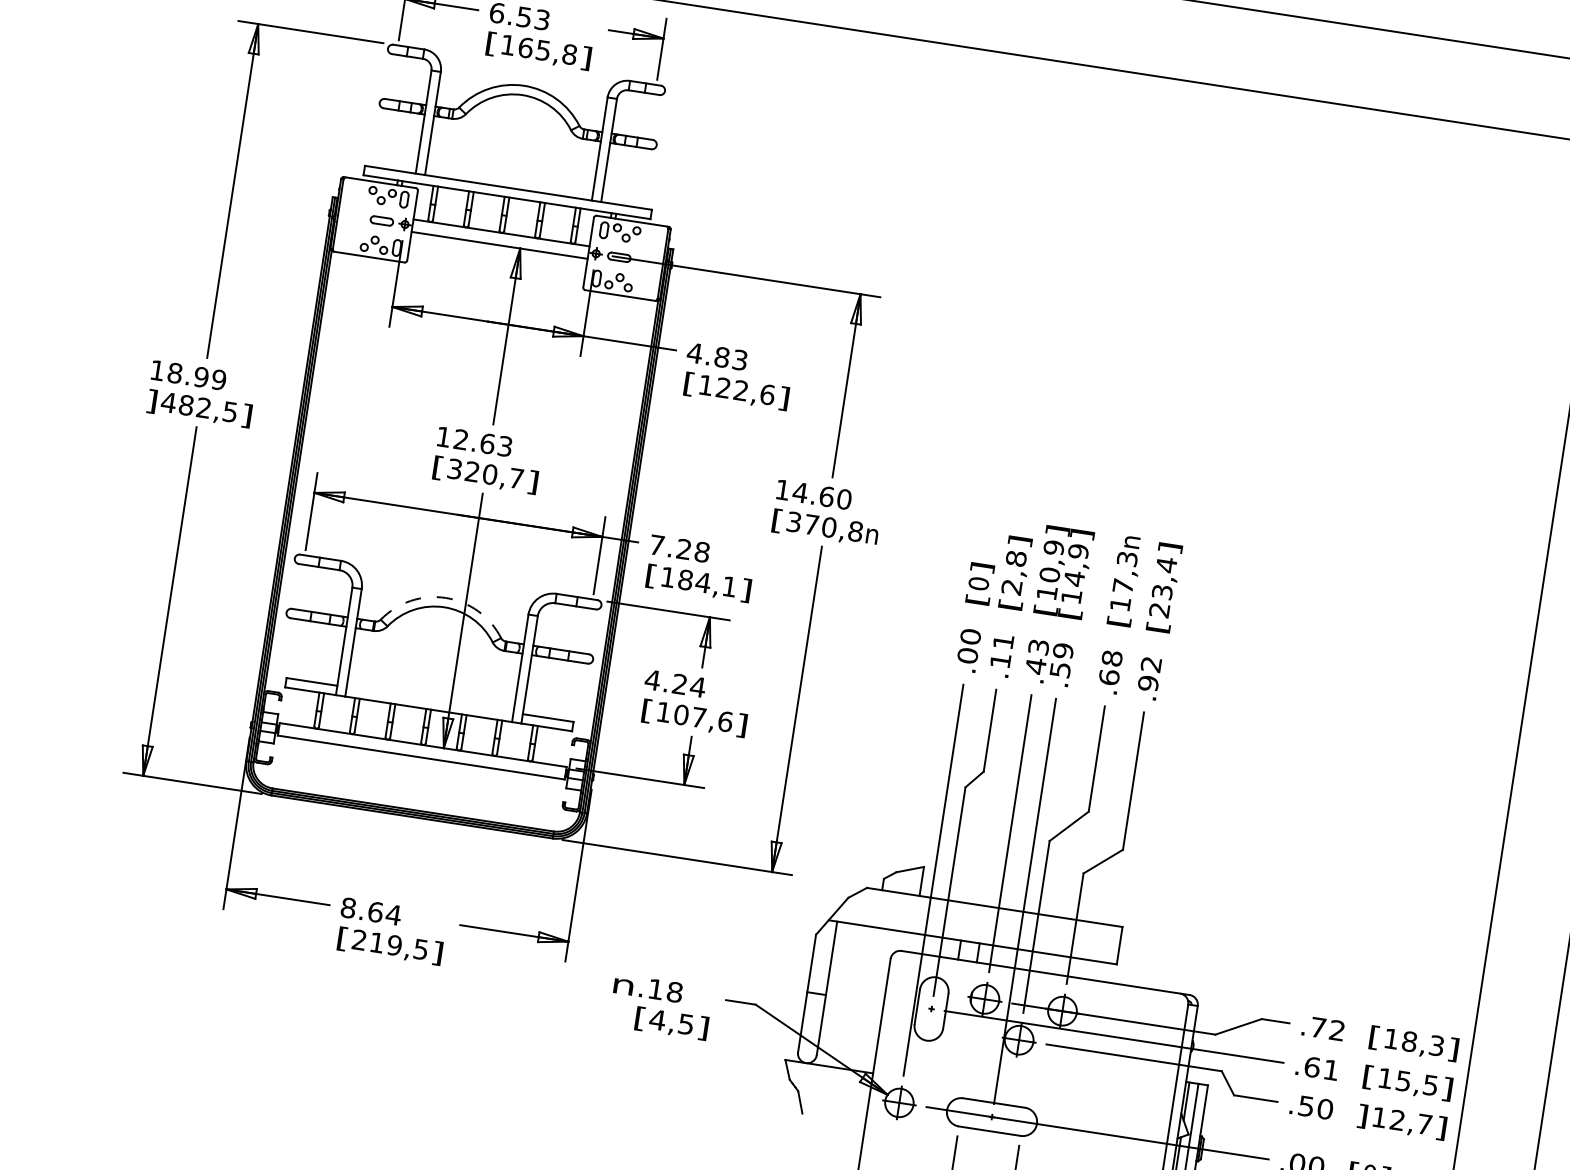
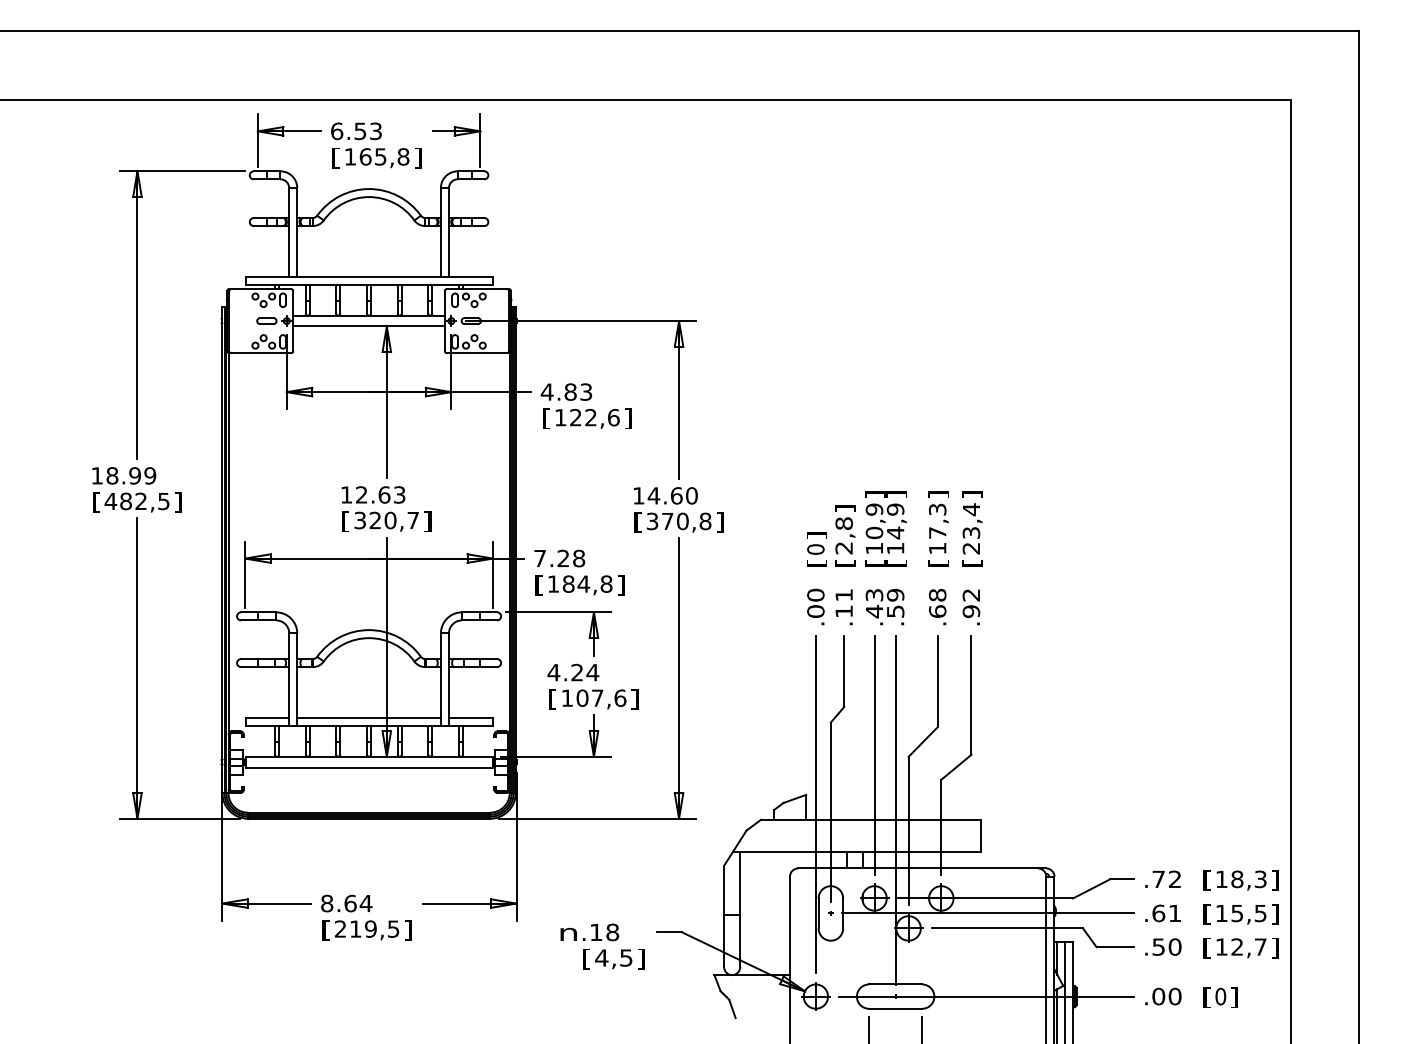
text: (151, 401) -> (96, 502), ] -> [
text: (871, 535) -> (719, 522), n -> ]
text: (1130, 541) -> (938, 494), n -> ]
text: (729, 586) -> (606, 583), 184,1 -> 184,8
arc: (446, 598) -> (369, 630), dashed -> solid
line: (429, 699) -> (368, 717), added
text: (1361, 1116) -> (1206, 948), ] -> [

